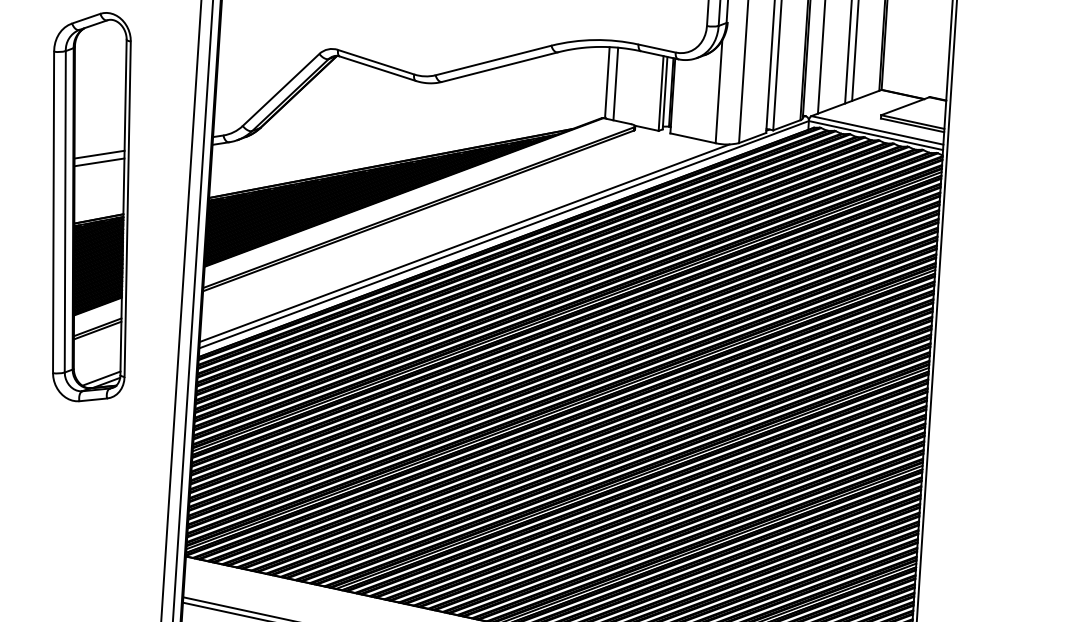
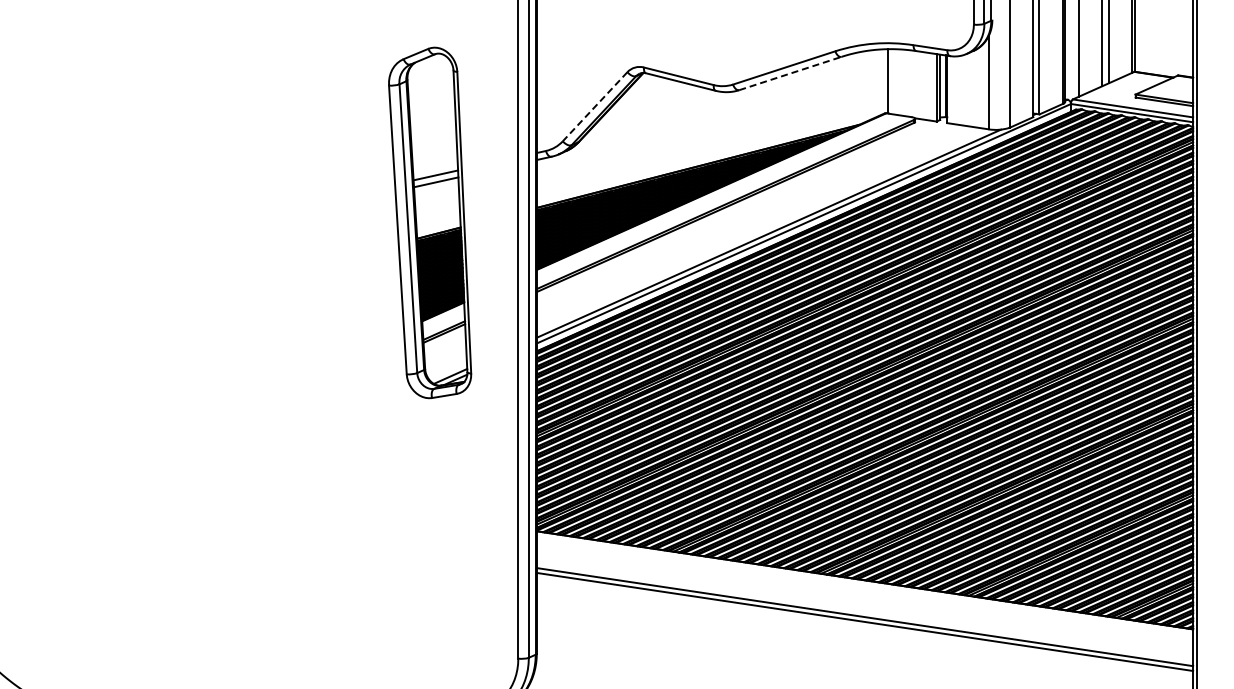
line: (500, 67) -> (790, 73), solid -> dashed
line: (615, 83) -> (895, 81), removed
line: (280, 90) -> (594, 107), solid -> dashed

